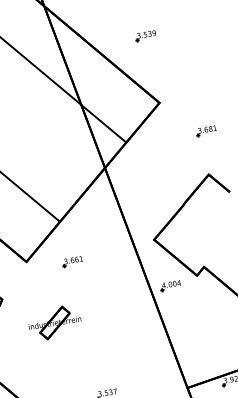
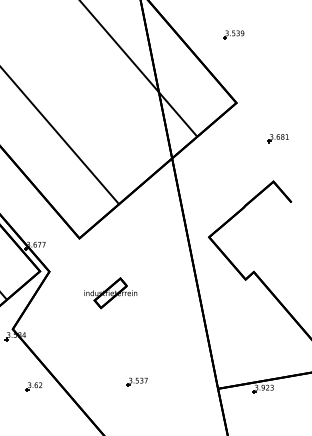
part: (72, 261) -> (124, 245), removed
part: (170, 286) -> (217, 285), removed
part: (54, 323) -> (110, 293), moved

